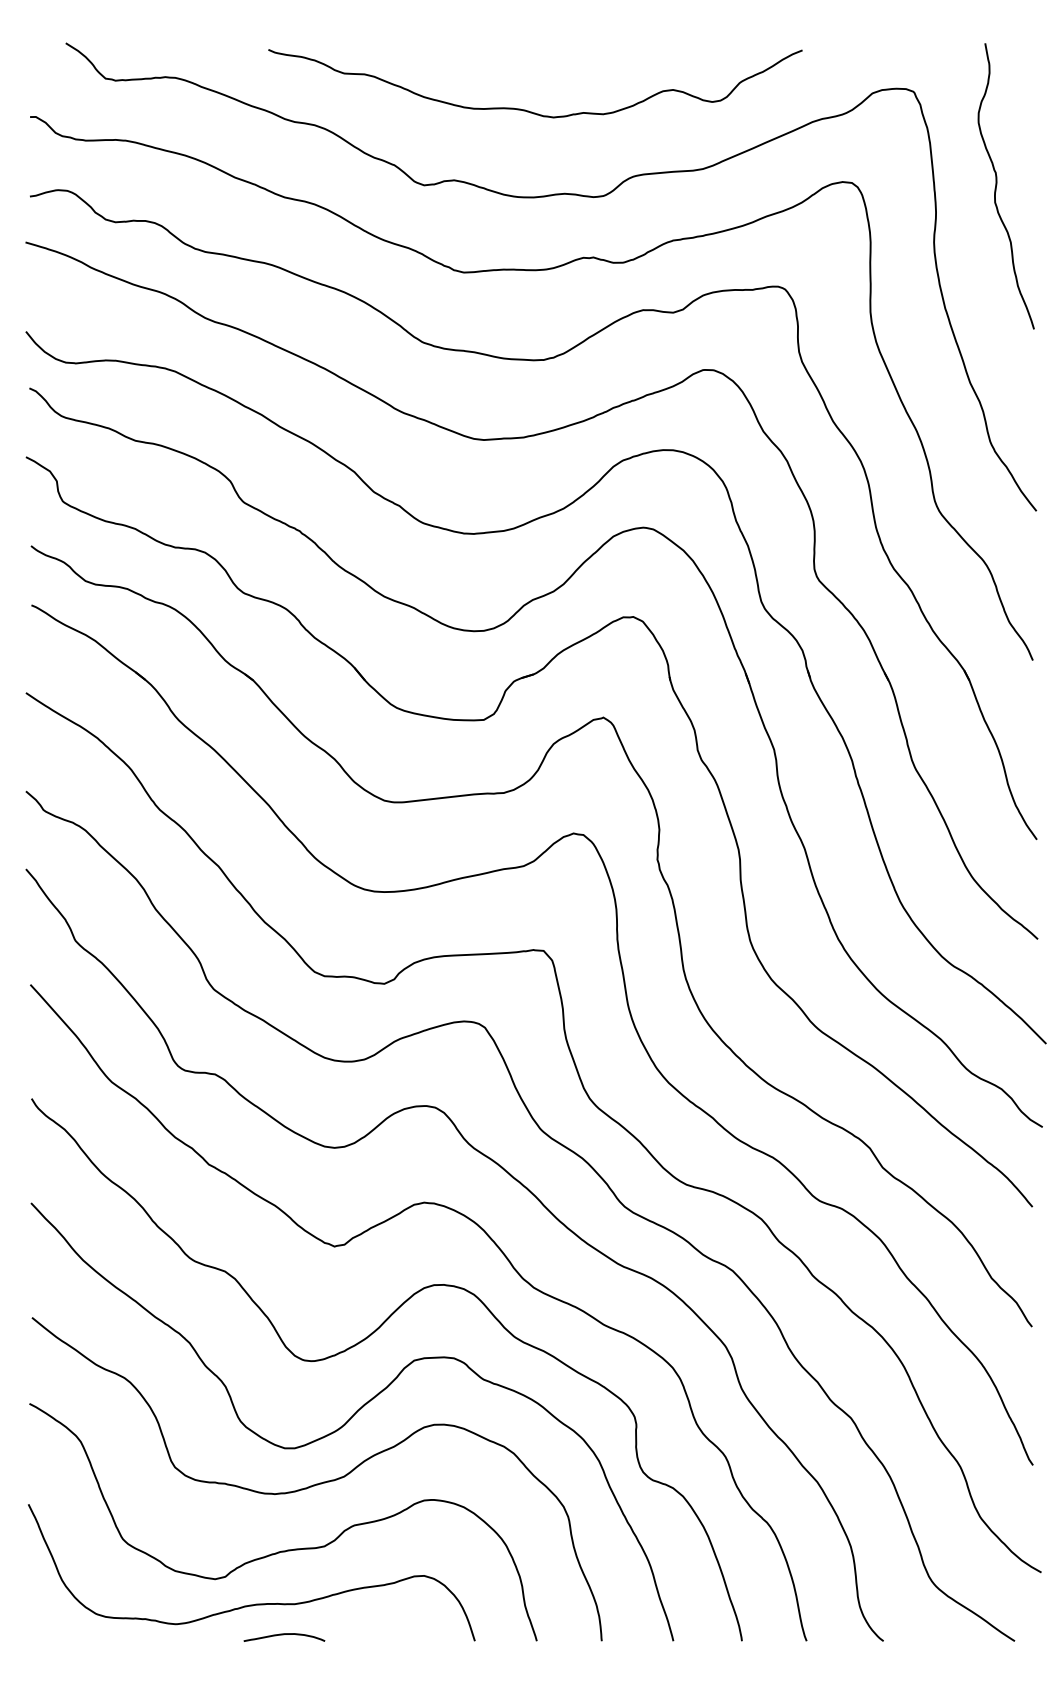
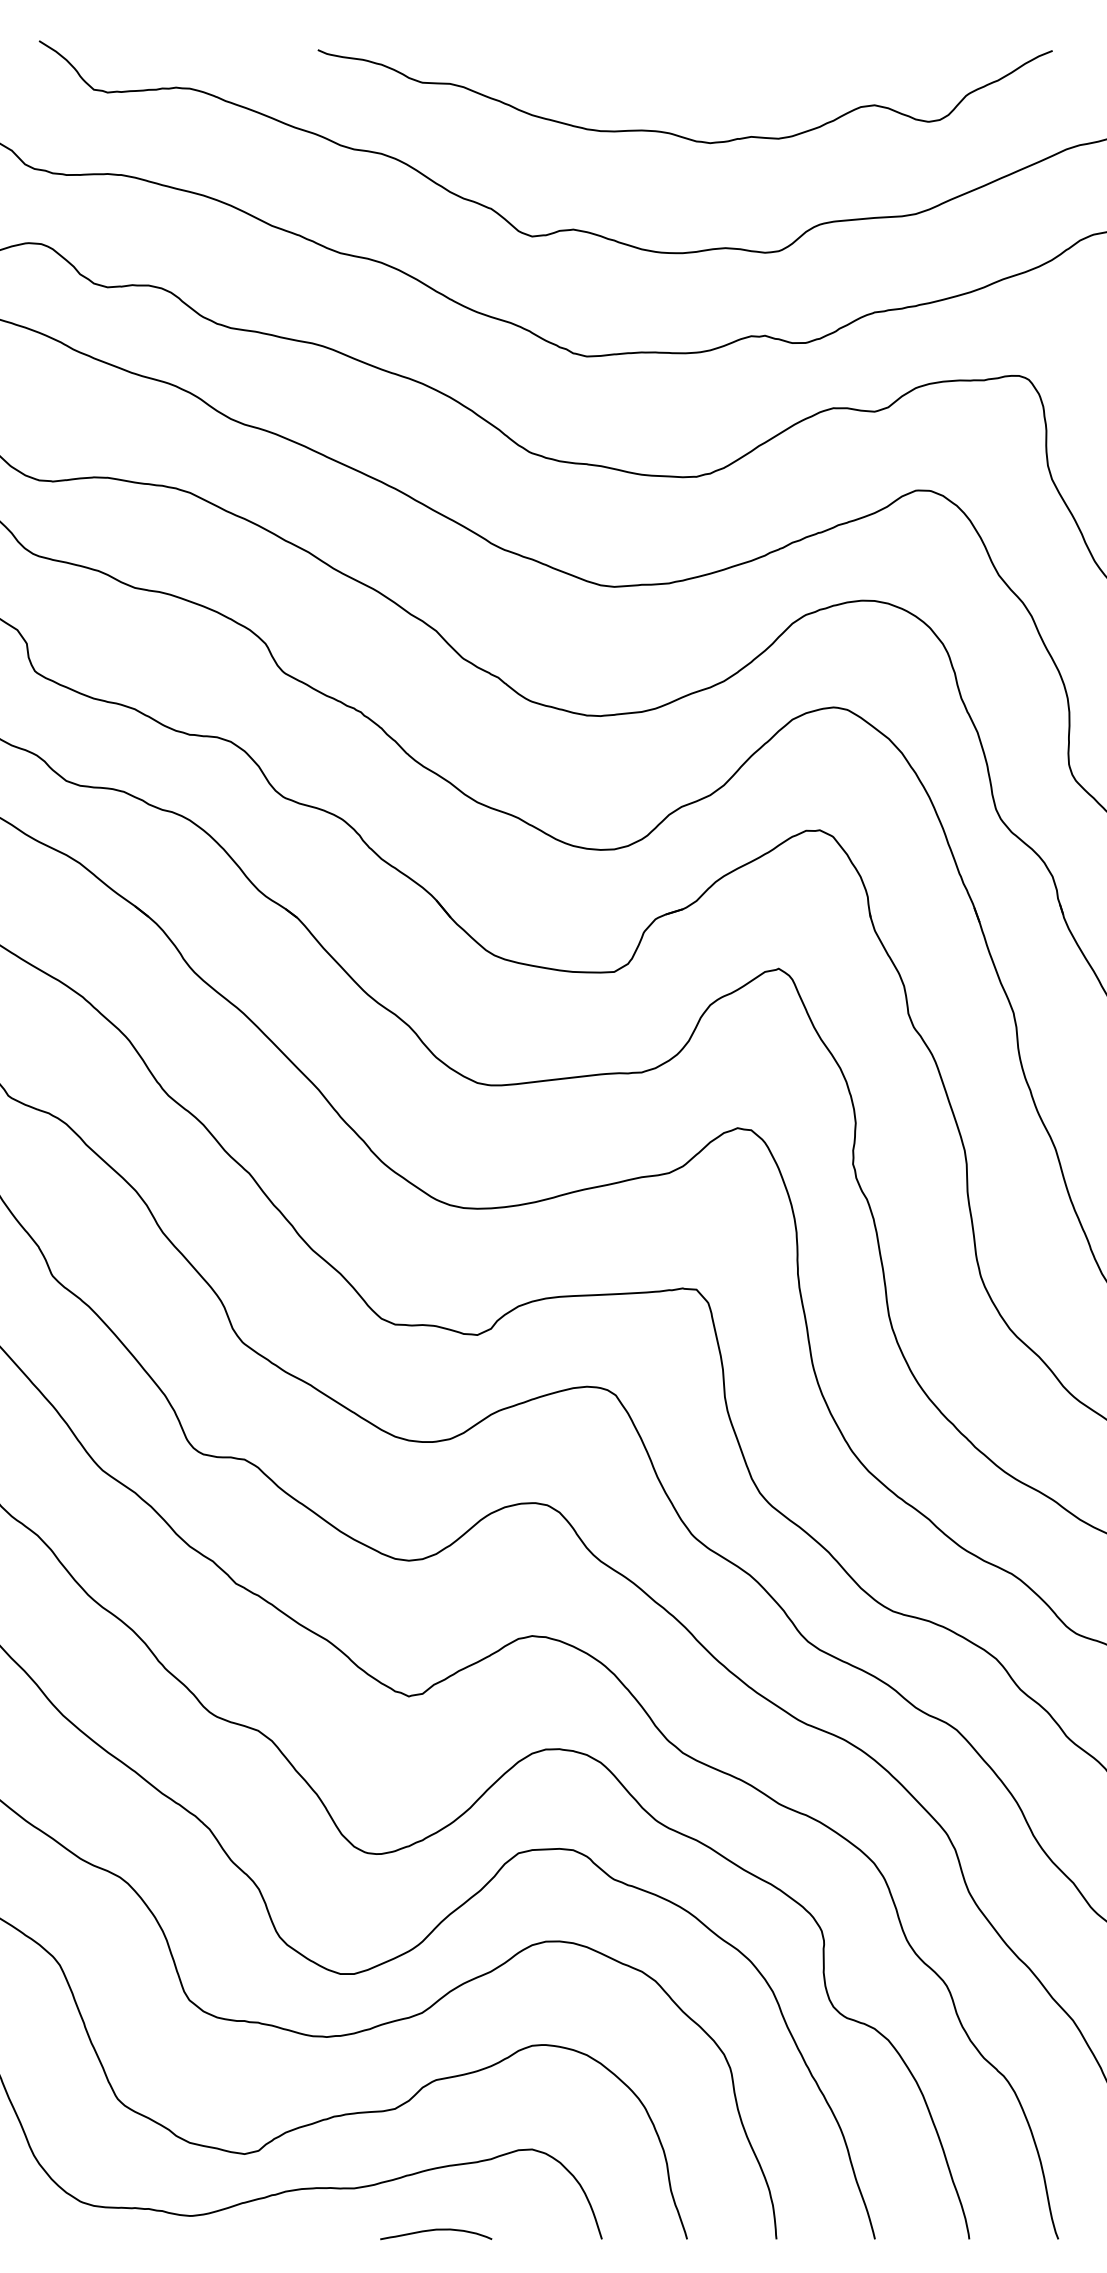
curve: (283, 1635) -> (434, 2231), moved

